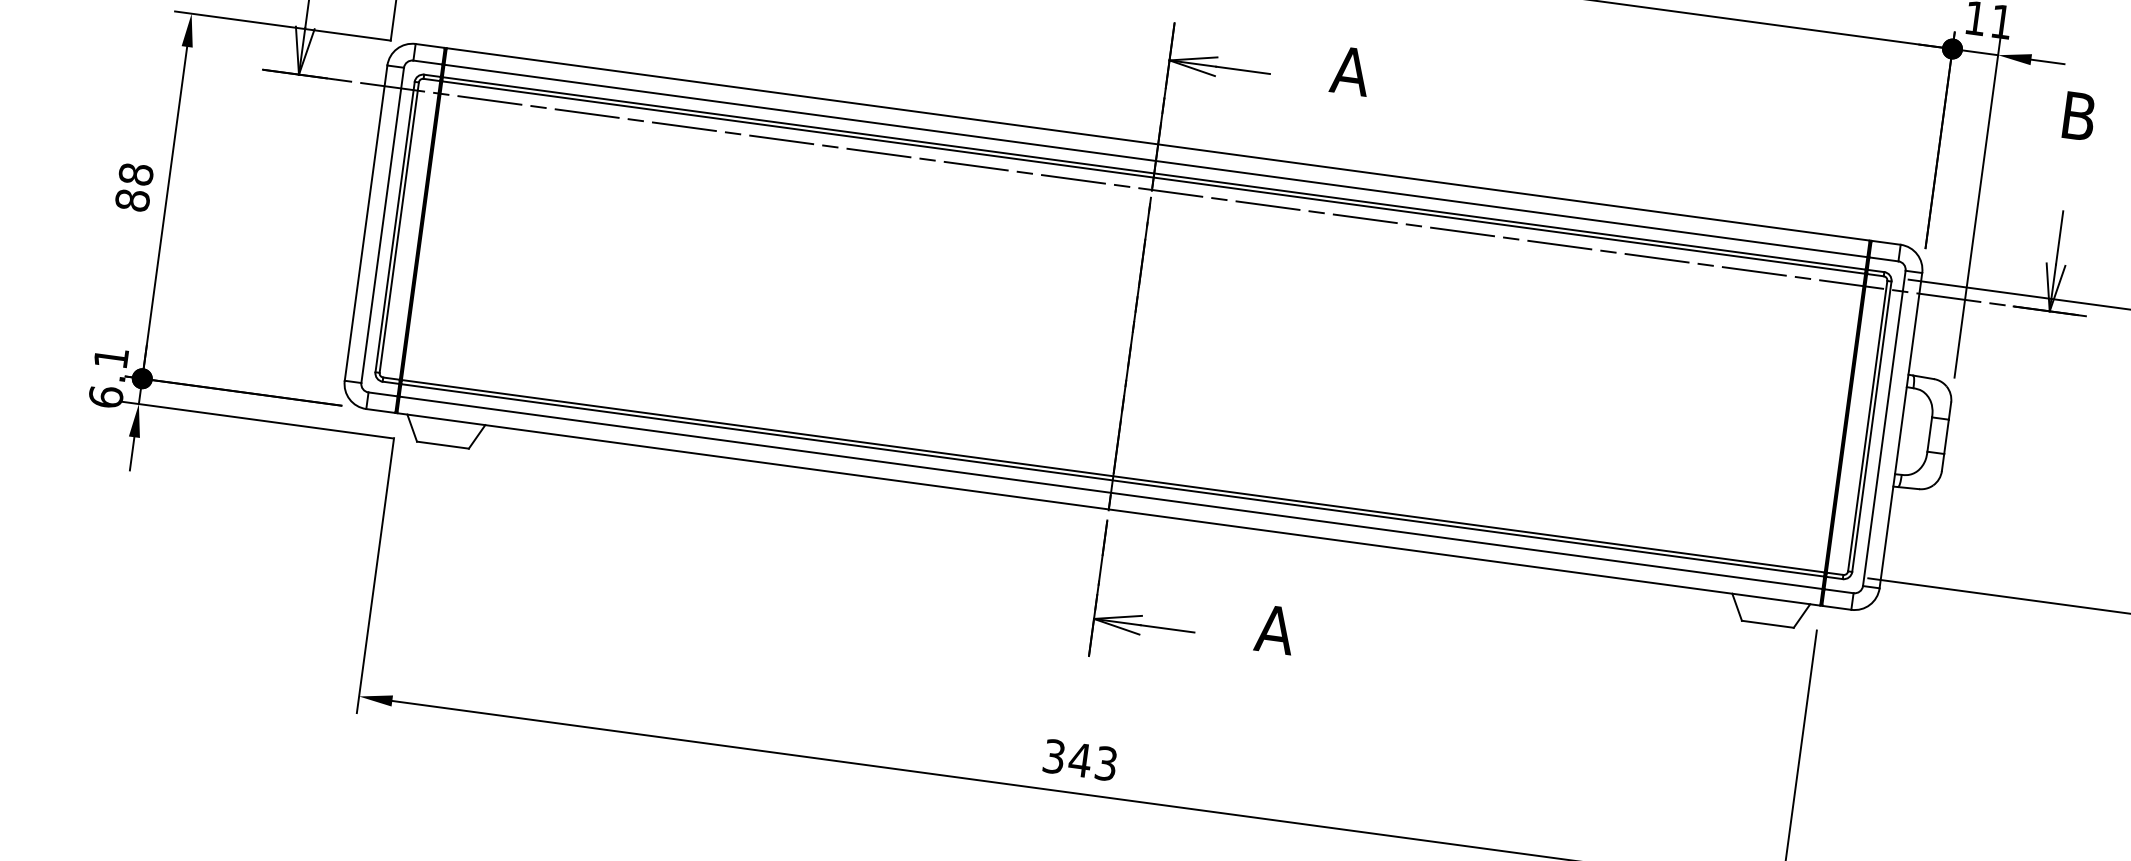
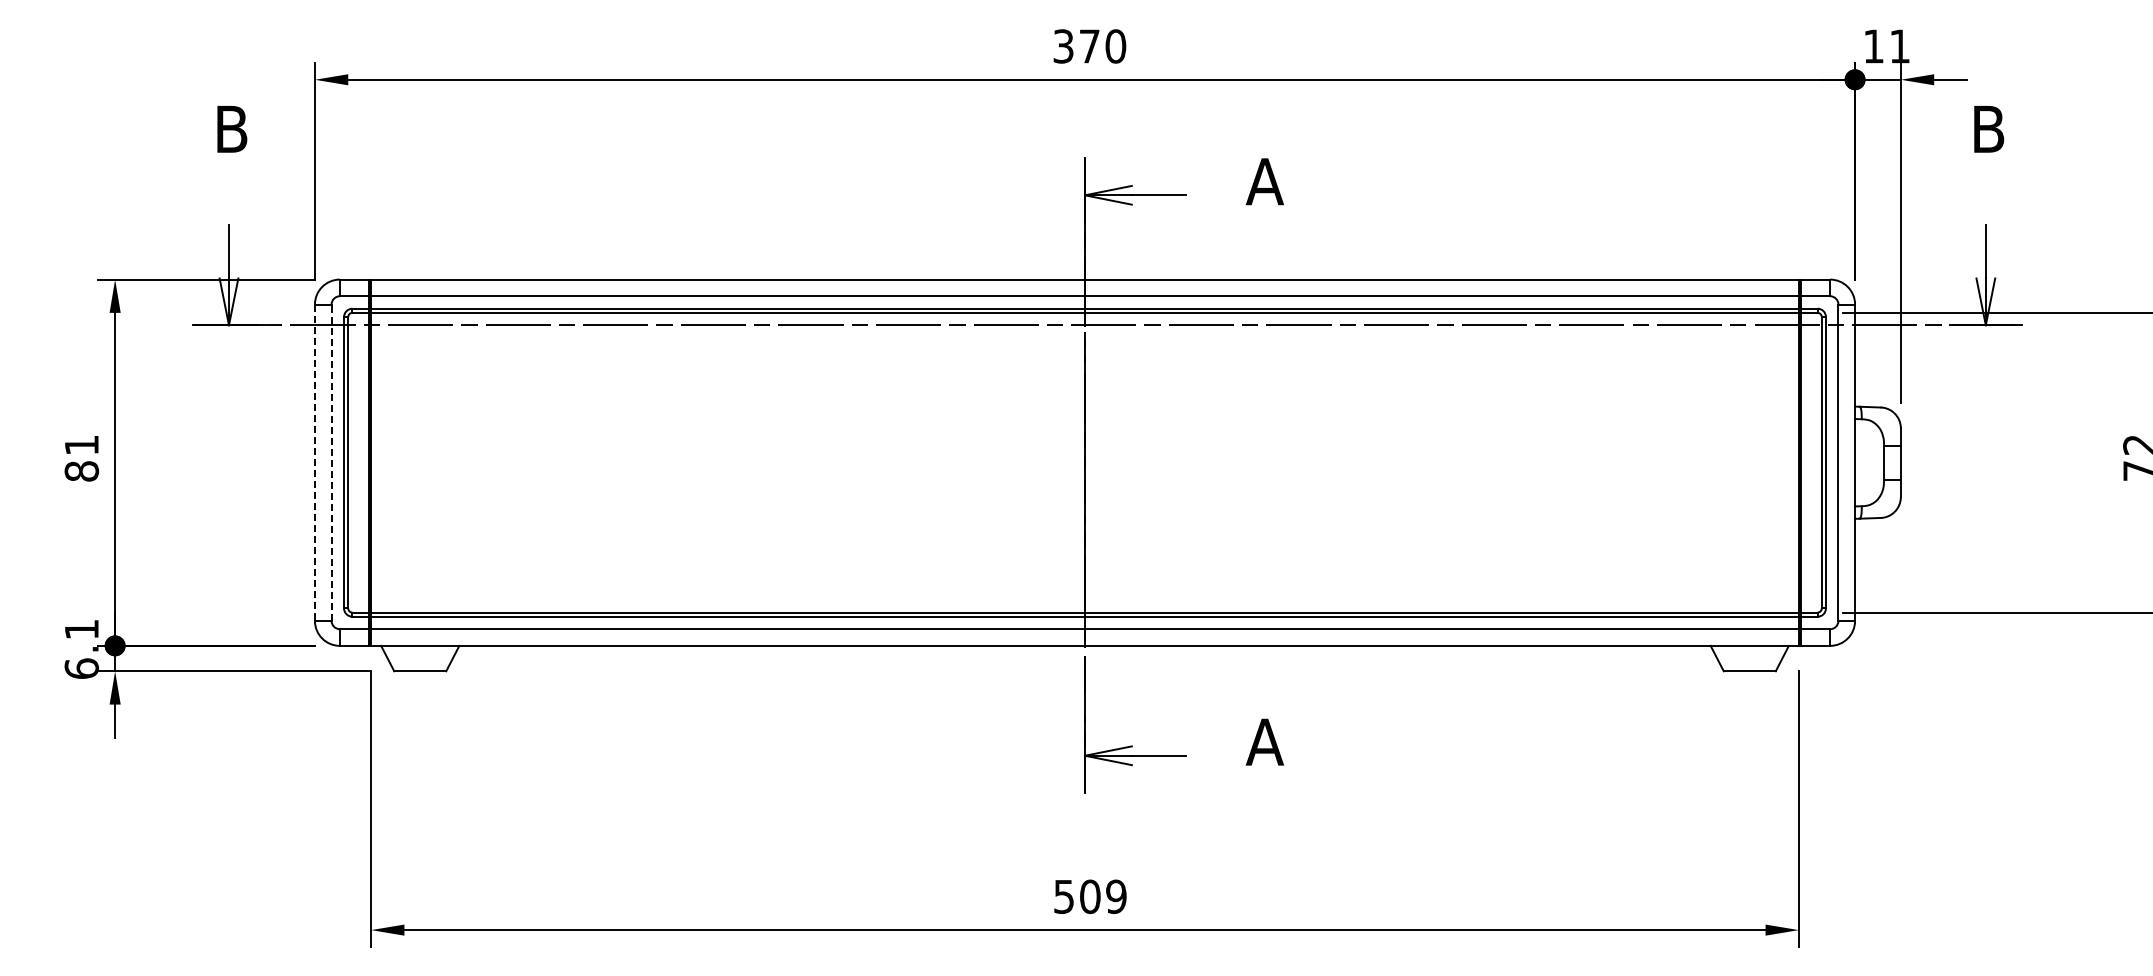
text: (135, 174) -> (81, 445), 88 -> 81
line: (365, 223) -> (314, 463), solid -> dashed
line: (382, 225) -> (331, 462), solid -> dashed
text: (1080, 759) -> (1090, 896), 343 -> 509

